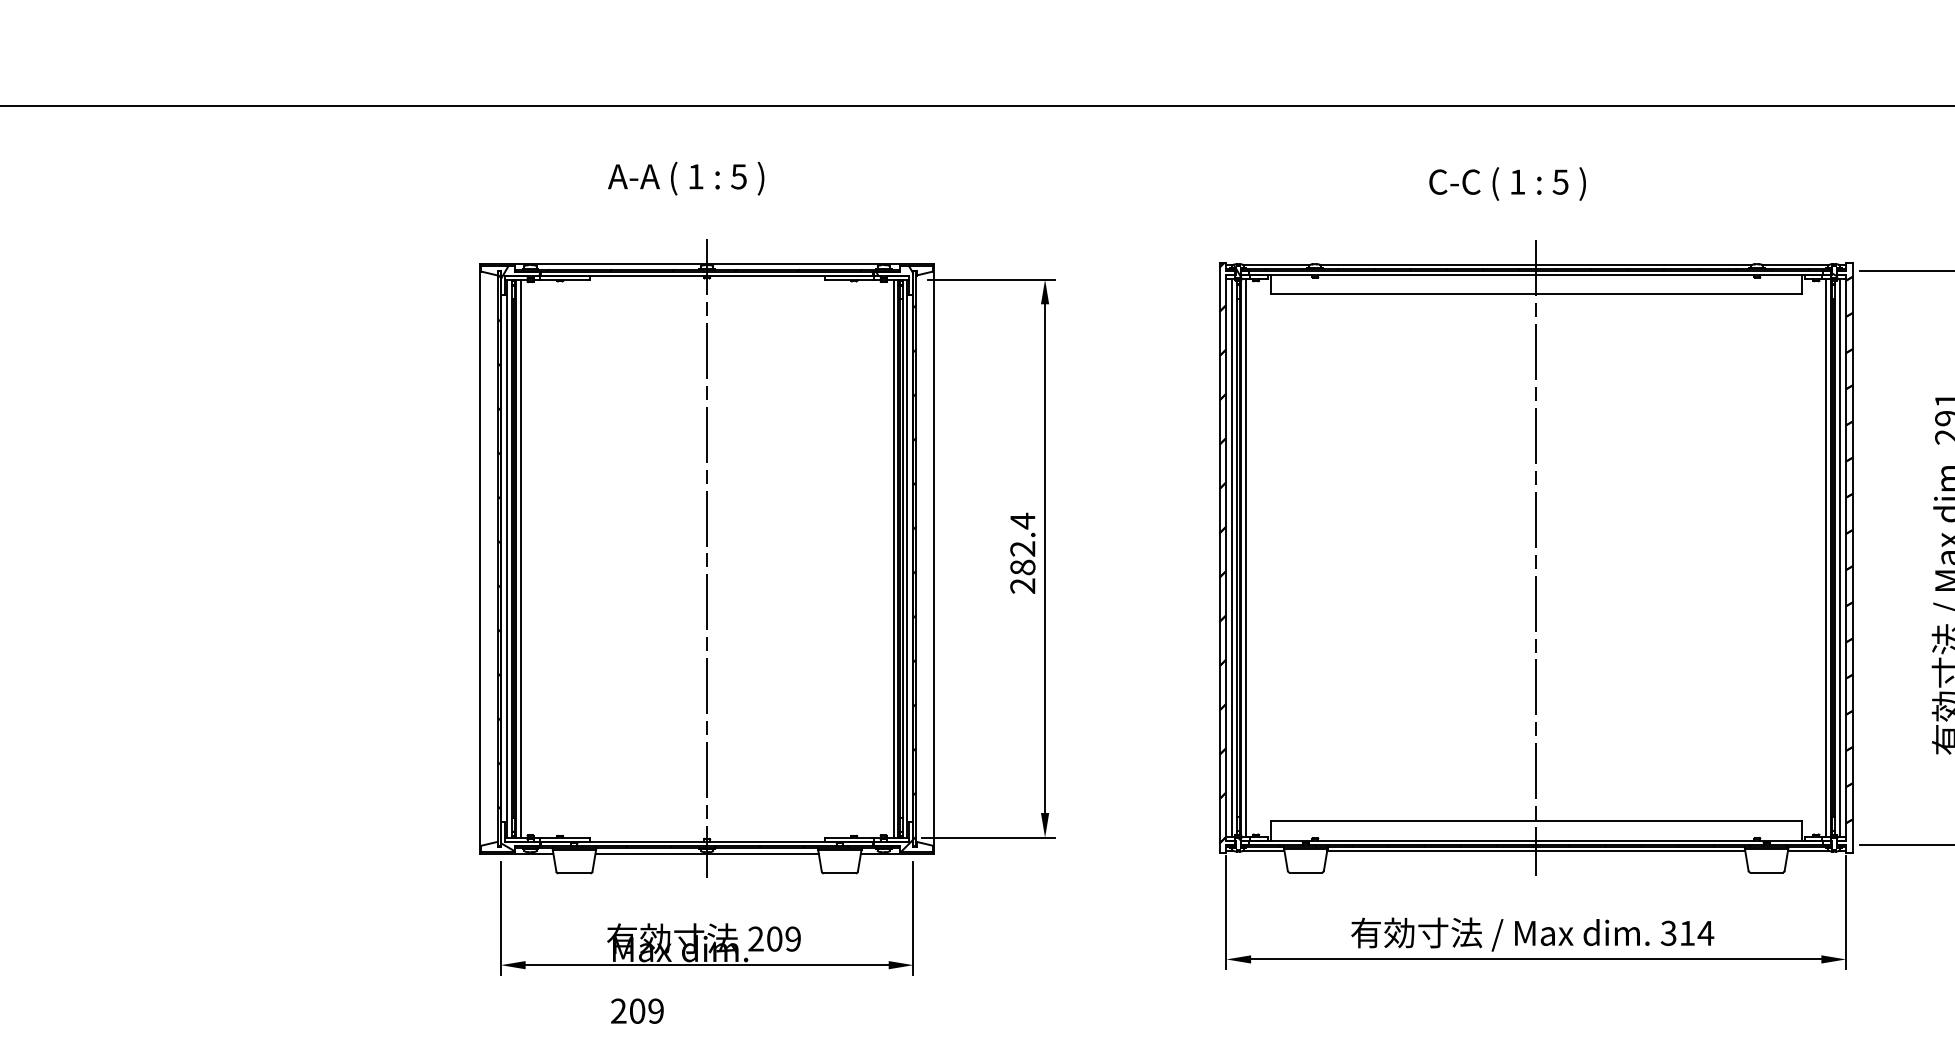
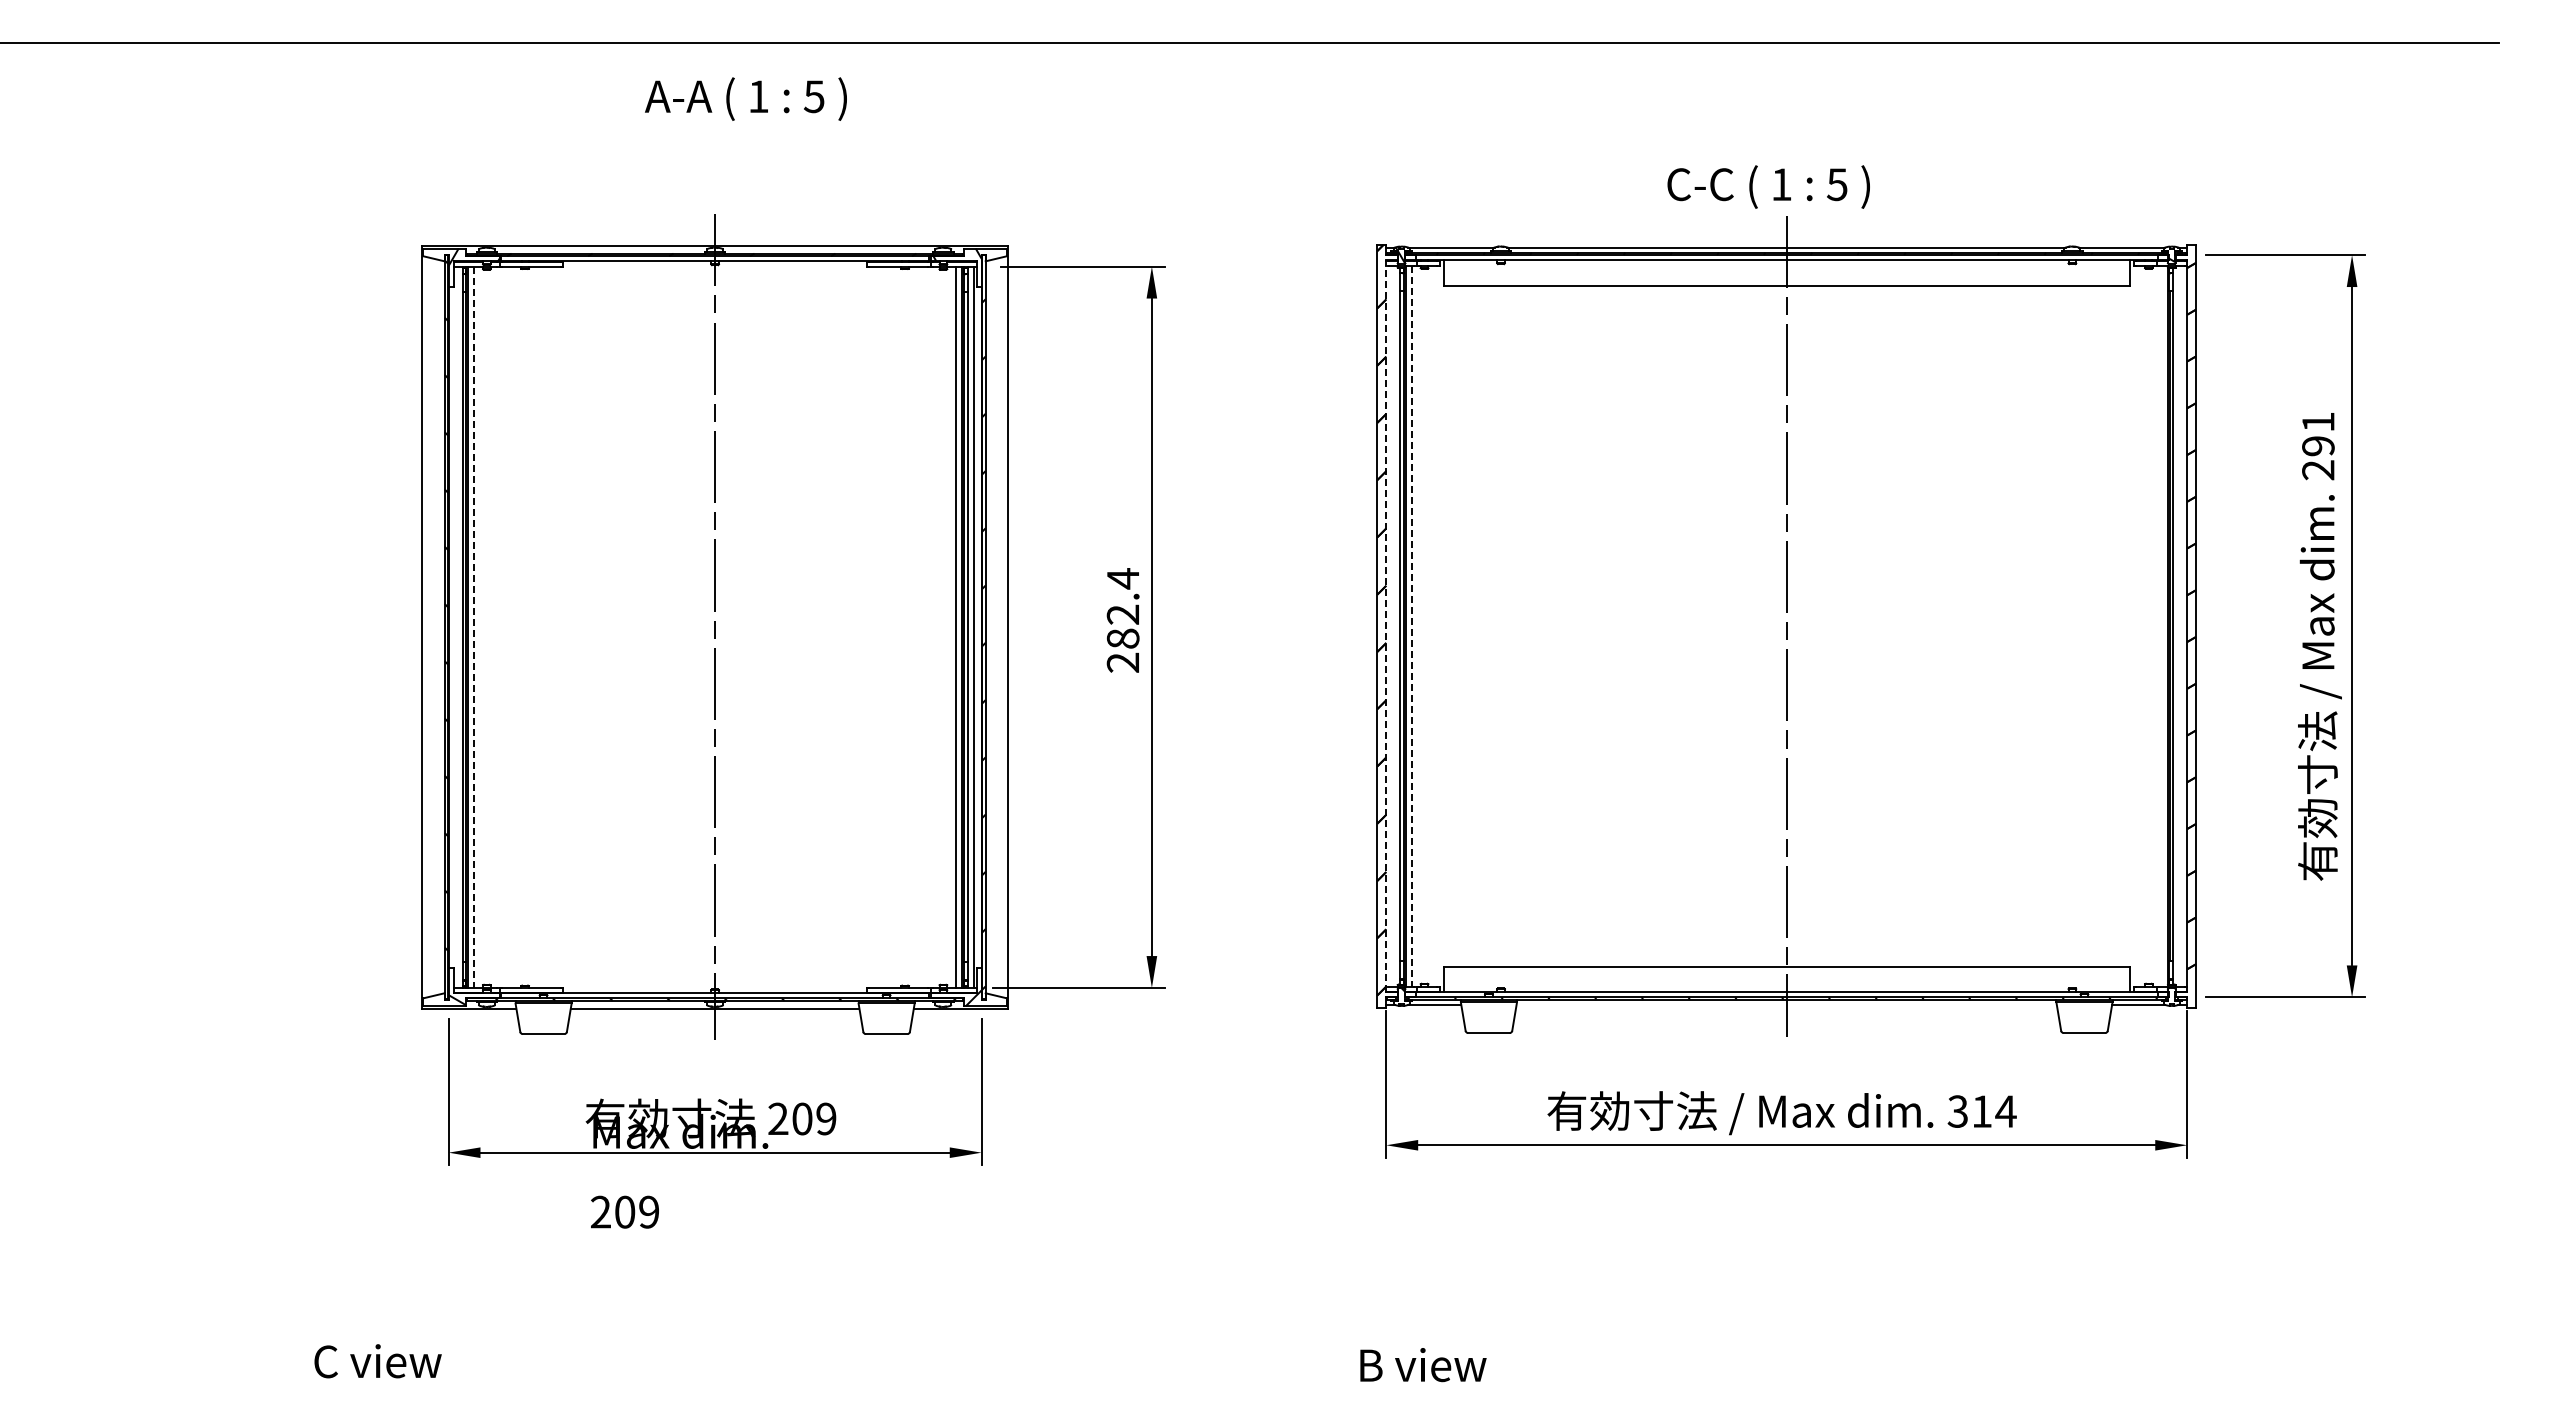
text: (685, 178) -> (745, 98), moved
text: (1507, 183) -> (1768, 186), moved
line: (1232, 557) -> (1393, 625), removed
line: (1826, 557) -> (2161, 625), removed
line: (1840, 557) -> (2179, 625), removed
line: (507, 558) -> (456, 626), removed
line: (520, 558) -> (474, 627), solid -> dashed
line: (1226, 558) -> (1386, 626), solid -> dashed
line: (1245, 558) -> (1411, 626), solid -> dashed
line: (1536, 851) -> (1786, 1005), removed

